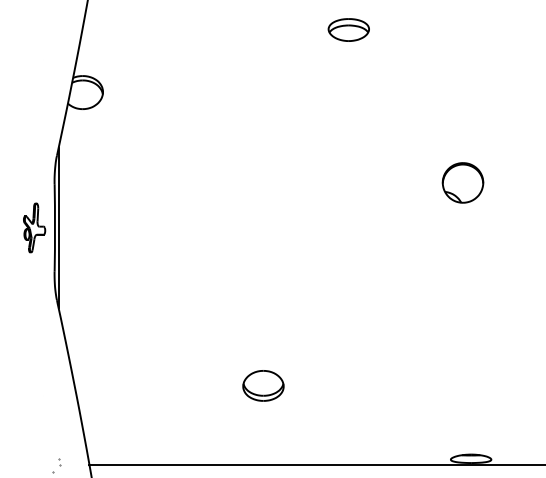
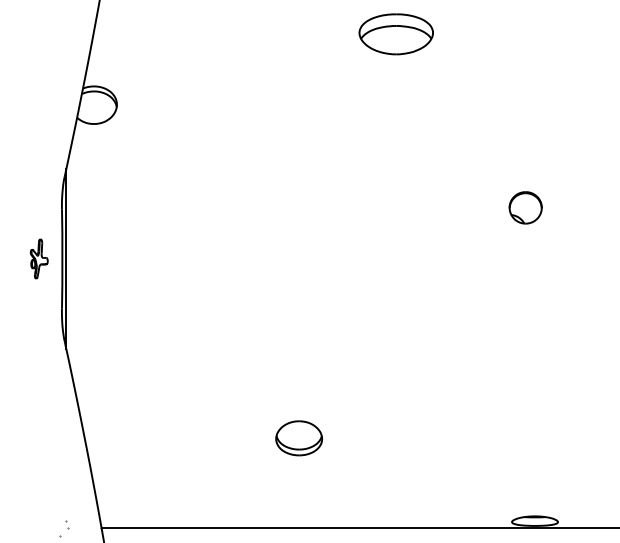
part: (348, 29) -> (395, 33), size x1.6
part: (462, 182) -> (525, 207), size x0.7
part: (34, 227) -> (39, 258), size x0.7

